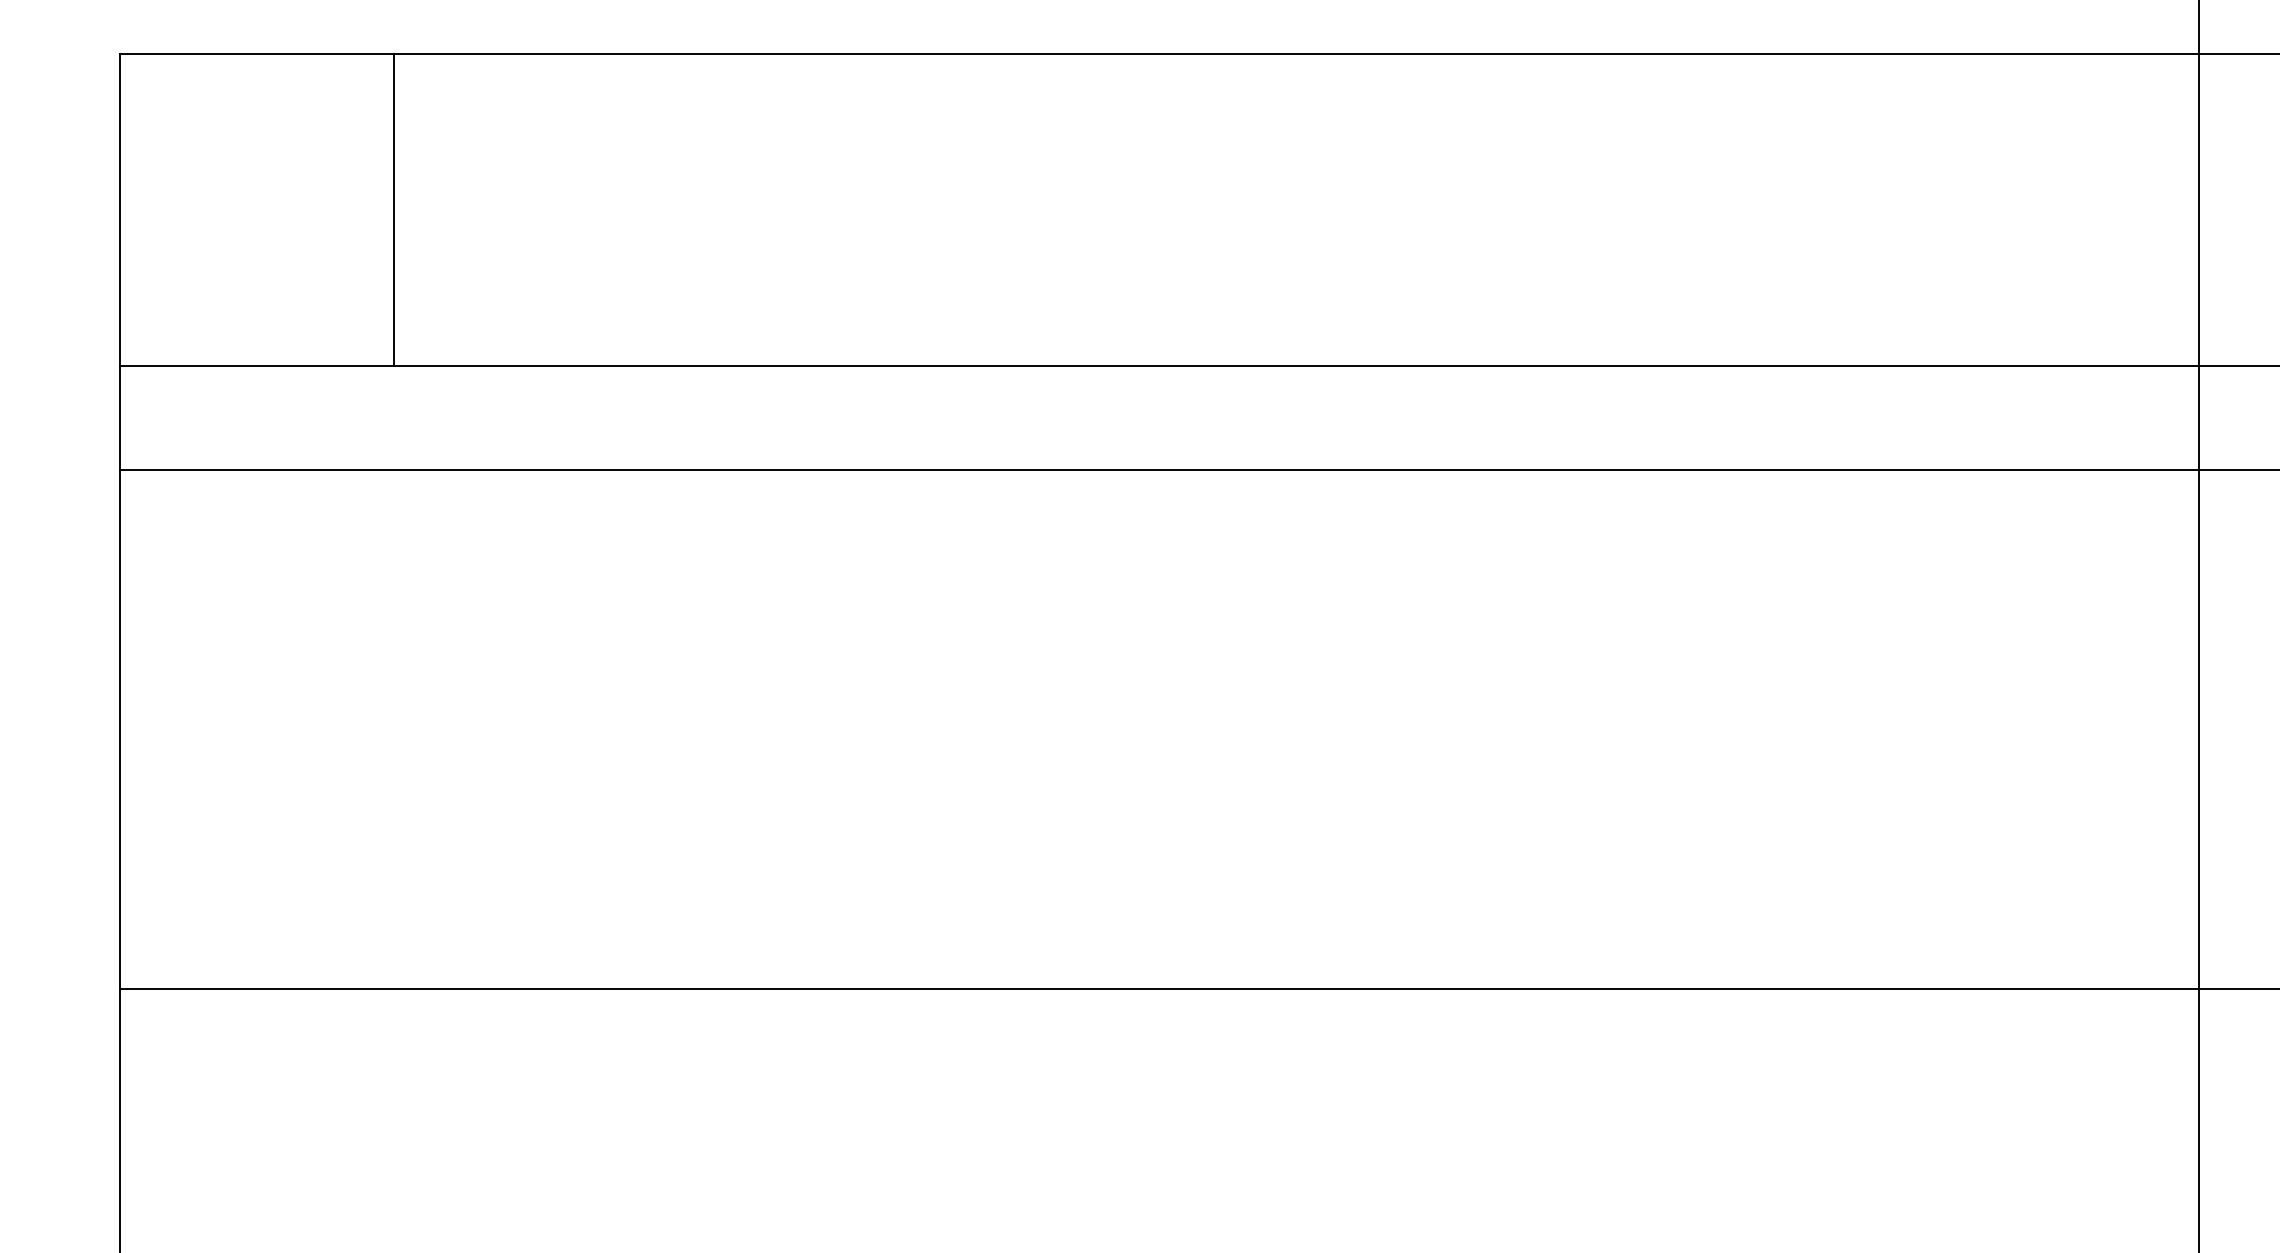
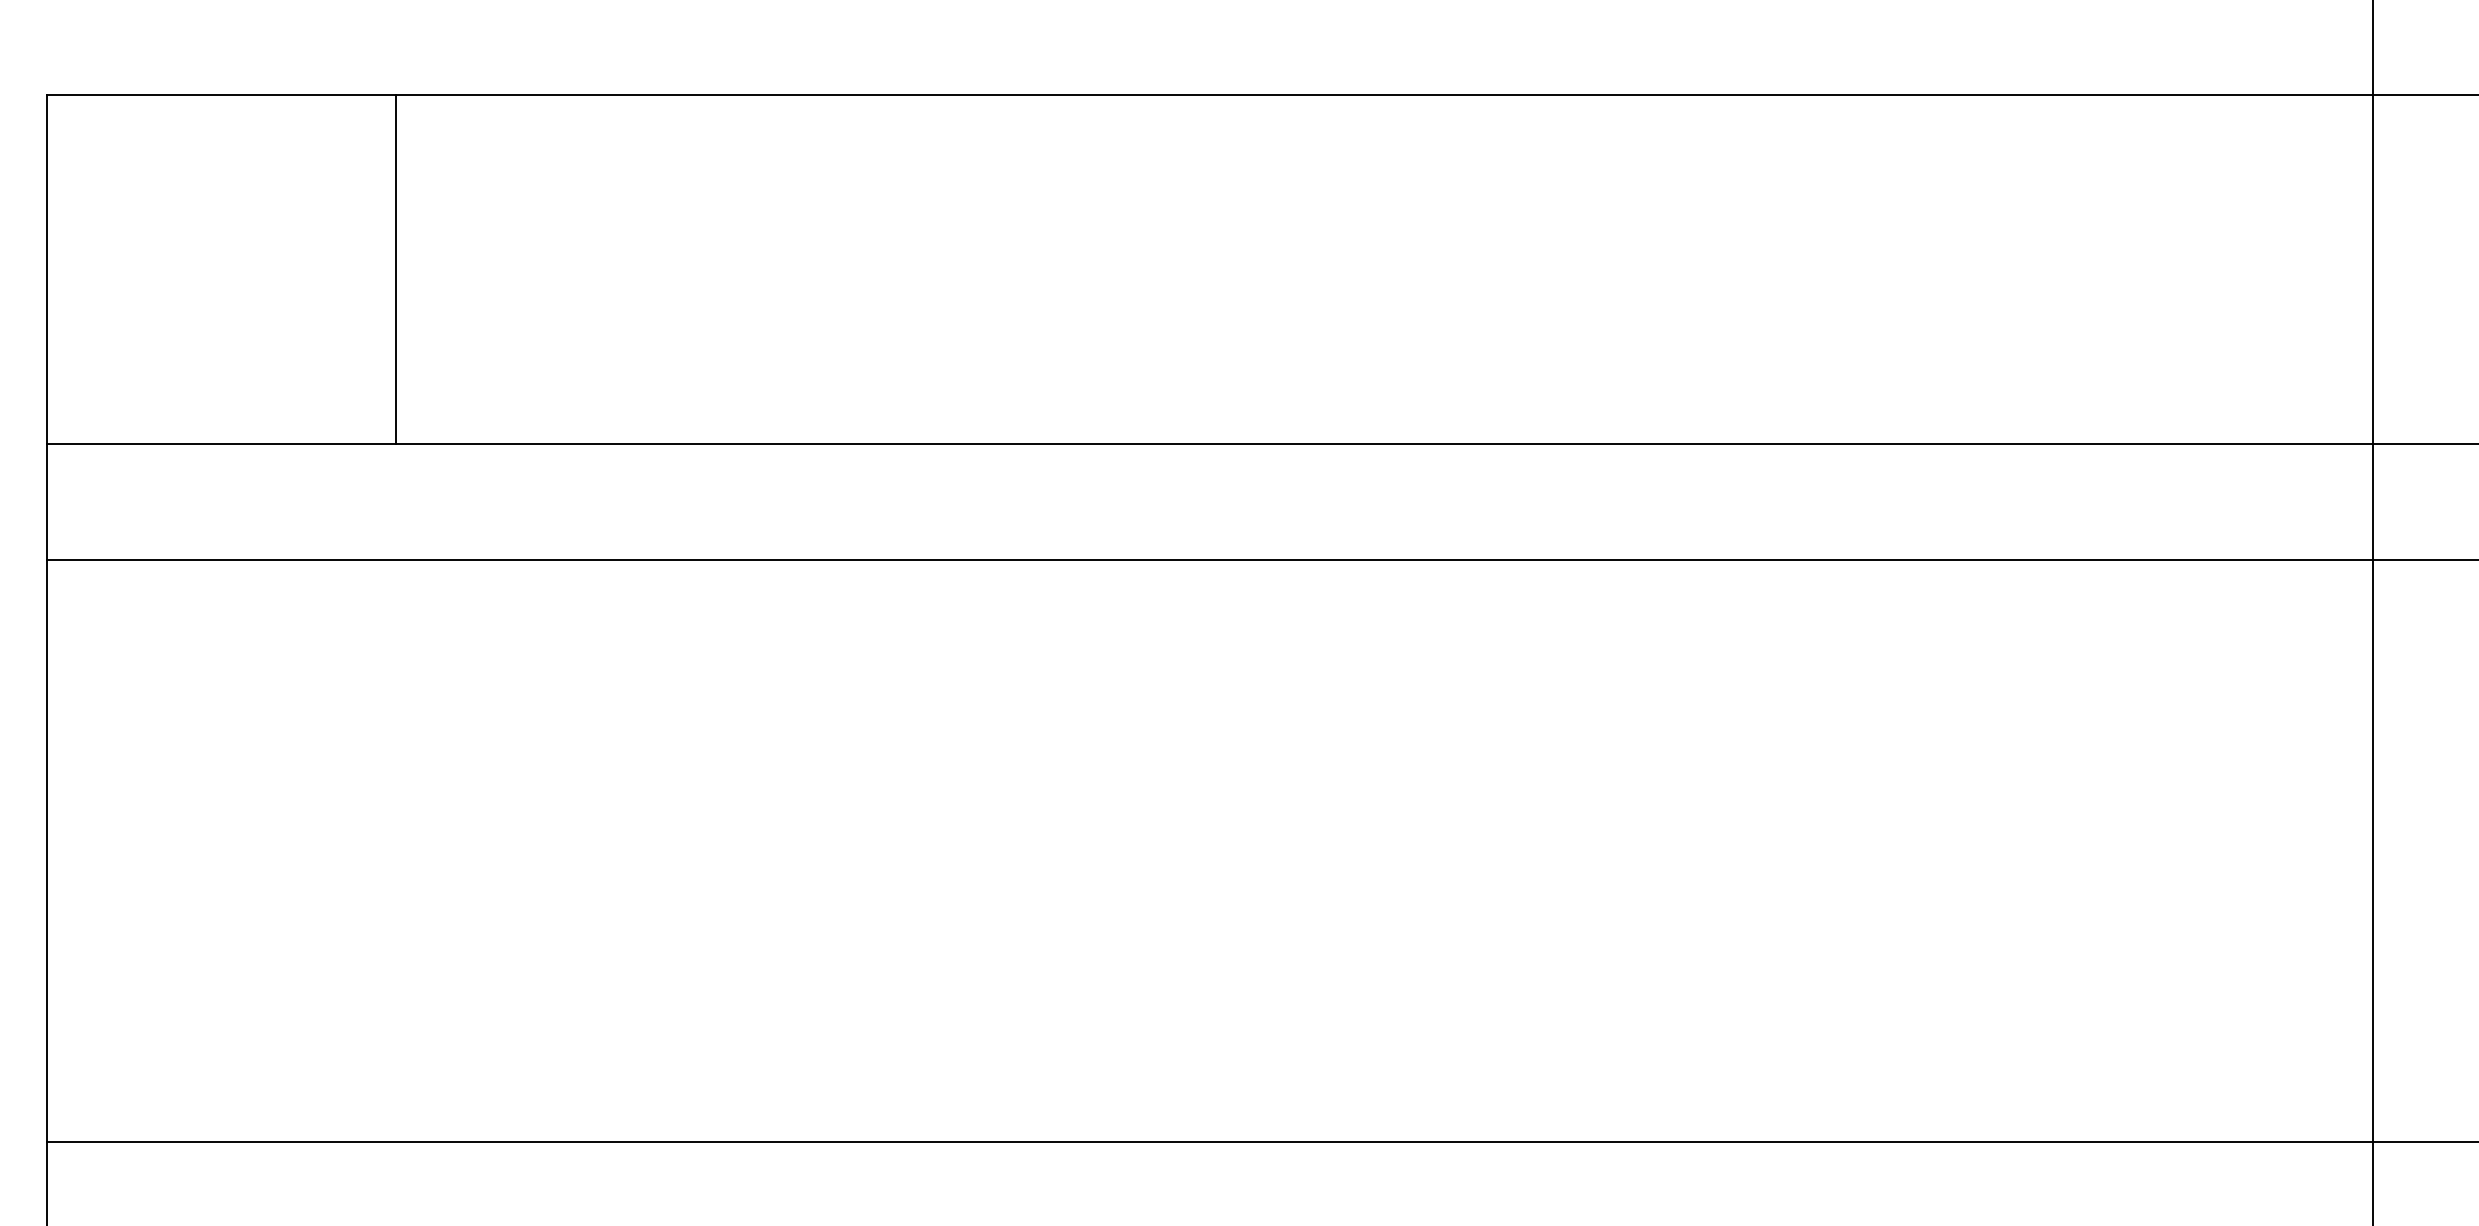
line: (394, 209) -> (396, 269), moved

